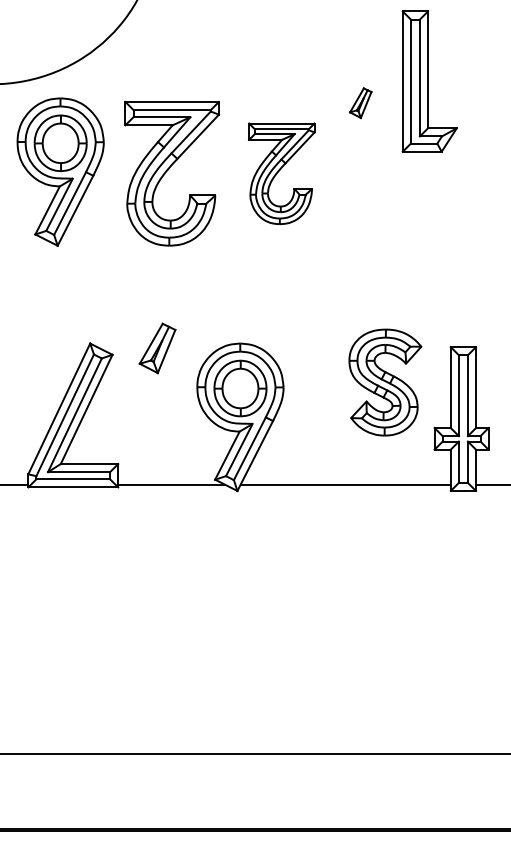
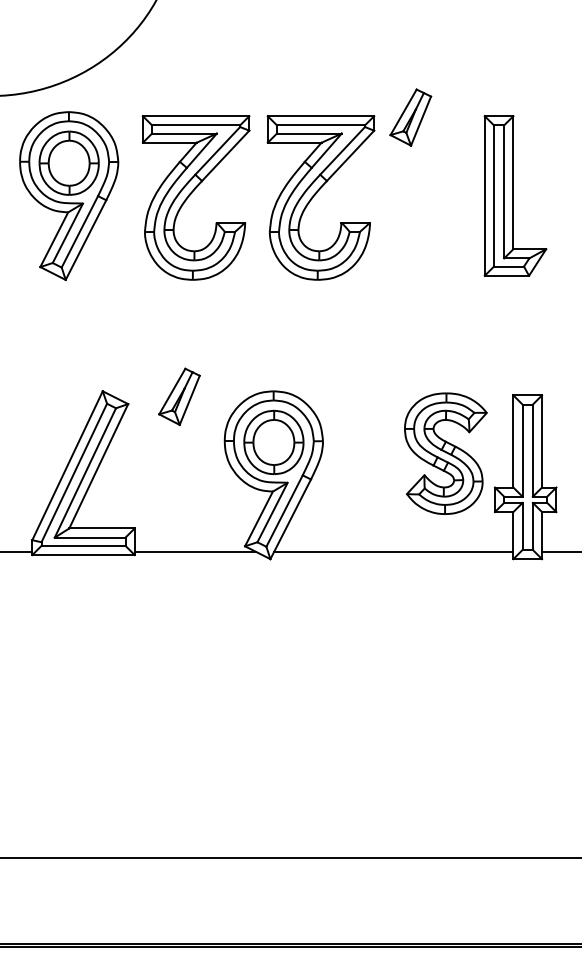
part: (429, 81) -> (515, 195), moved
part: (360, 103) -> (410, 117), size x1.67
part: (281, 173) -> (320, 197), size x1.43
part: (385, 382) -> (445, 453), moved

